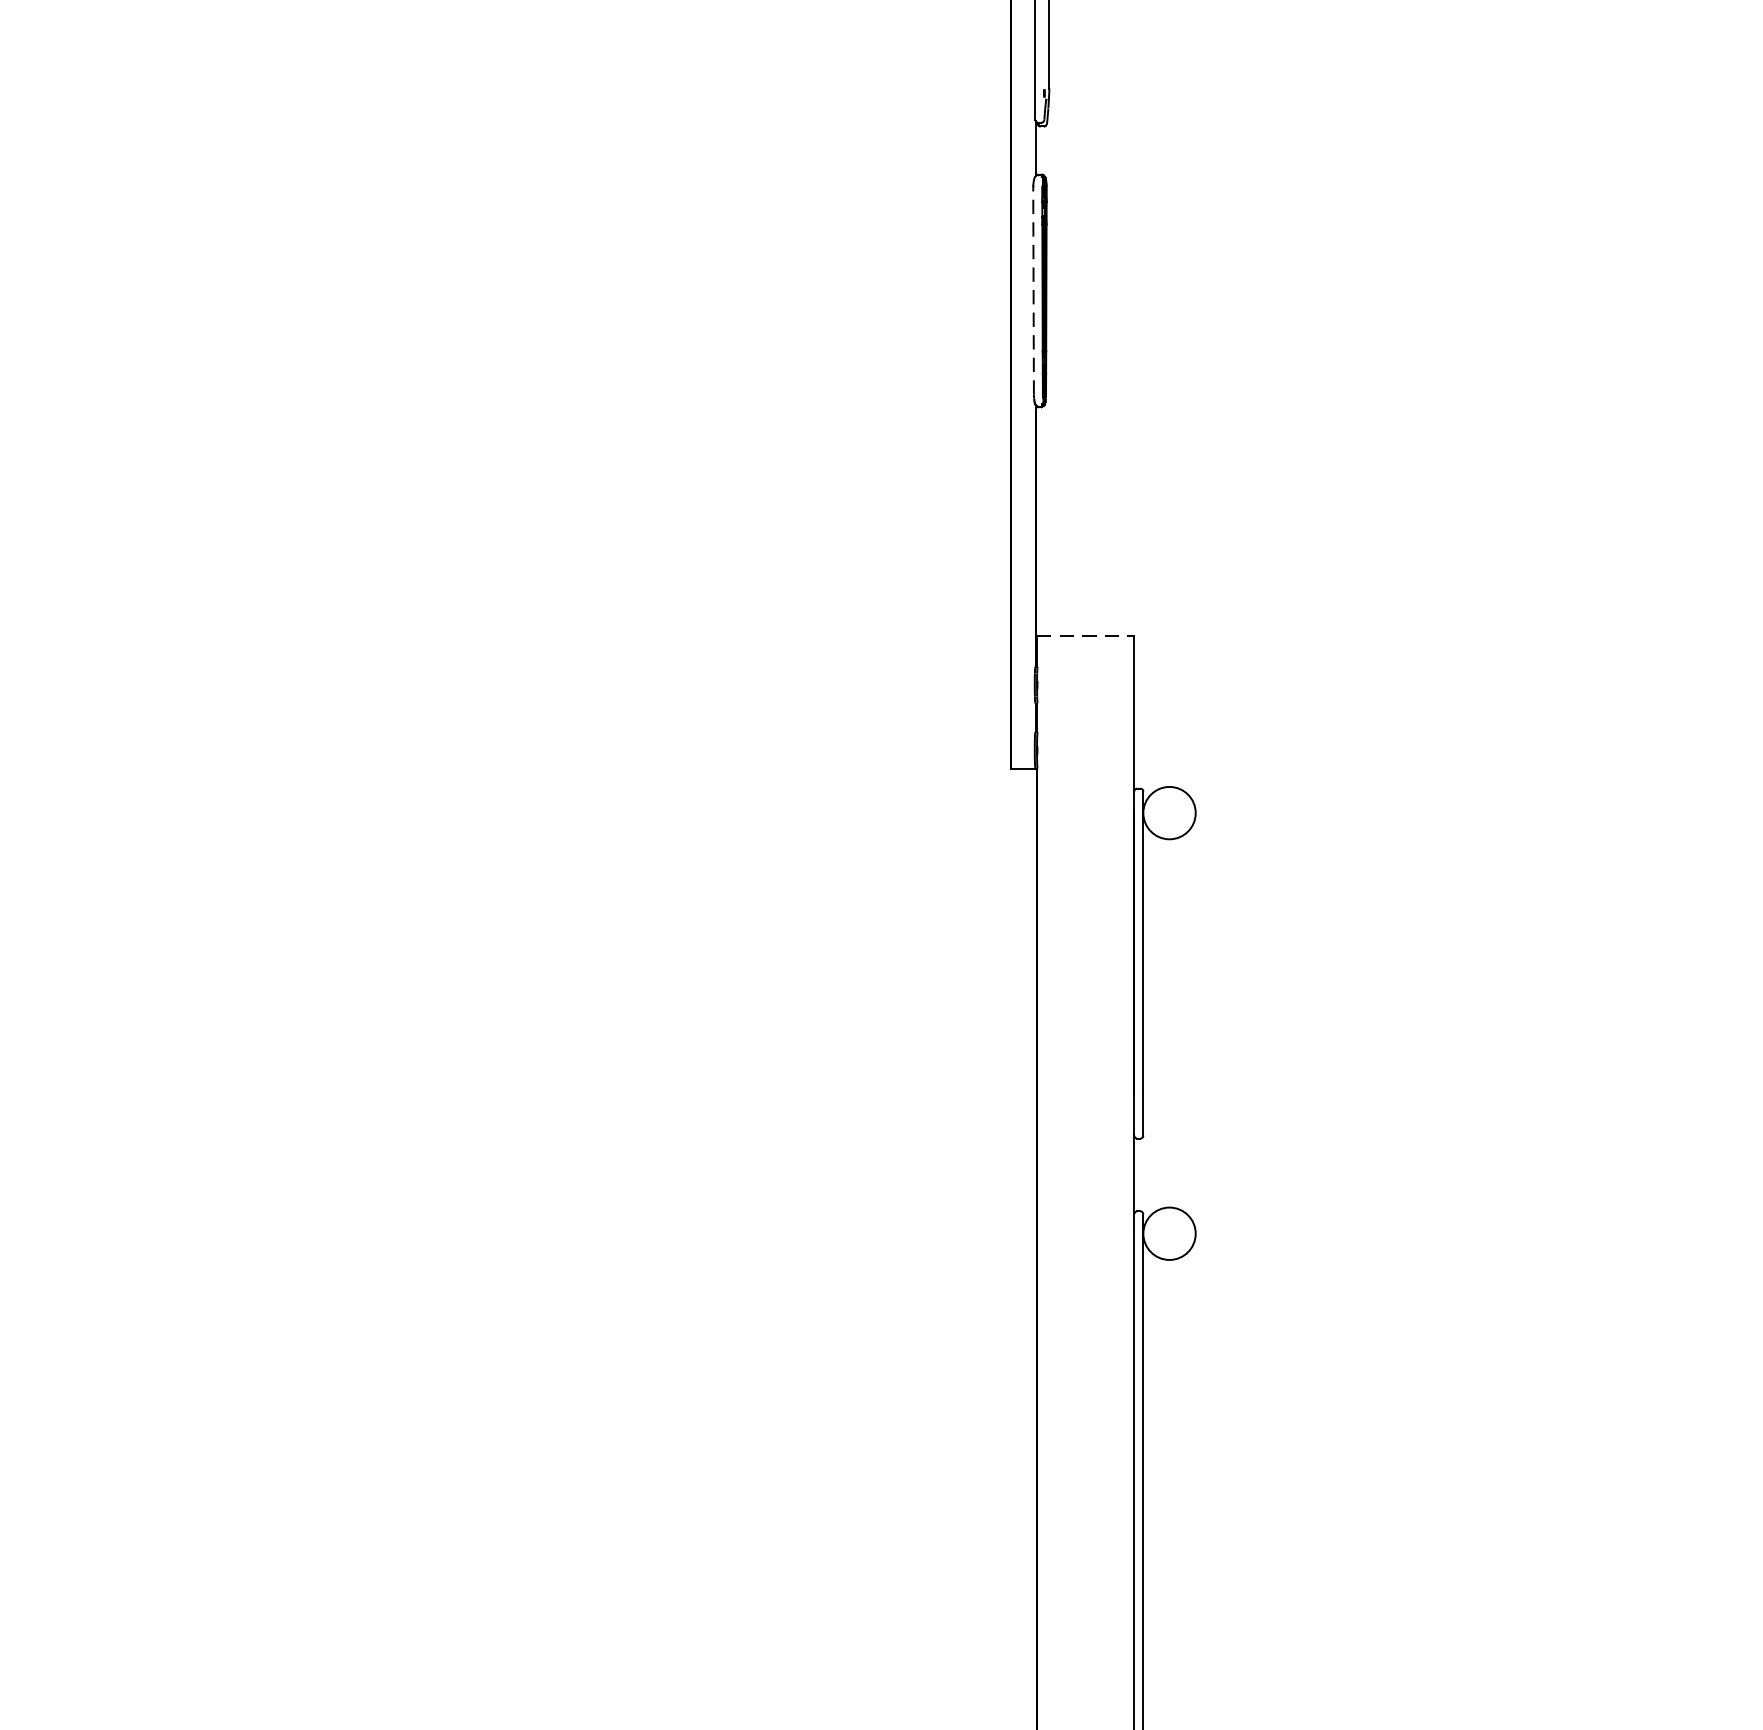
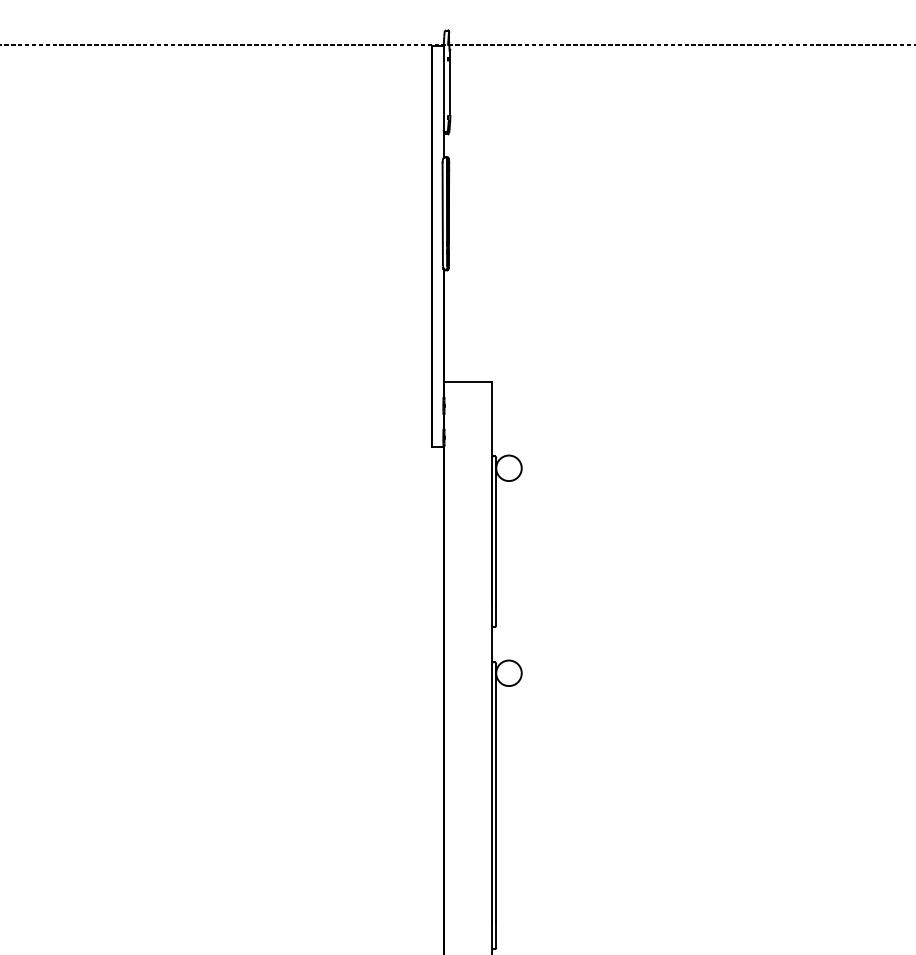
line: (1033, 290) -> (442, 213), dashed -> solid
line: (1086, 634) -> (468, 381), dashed -> solid

